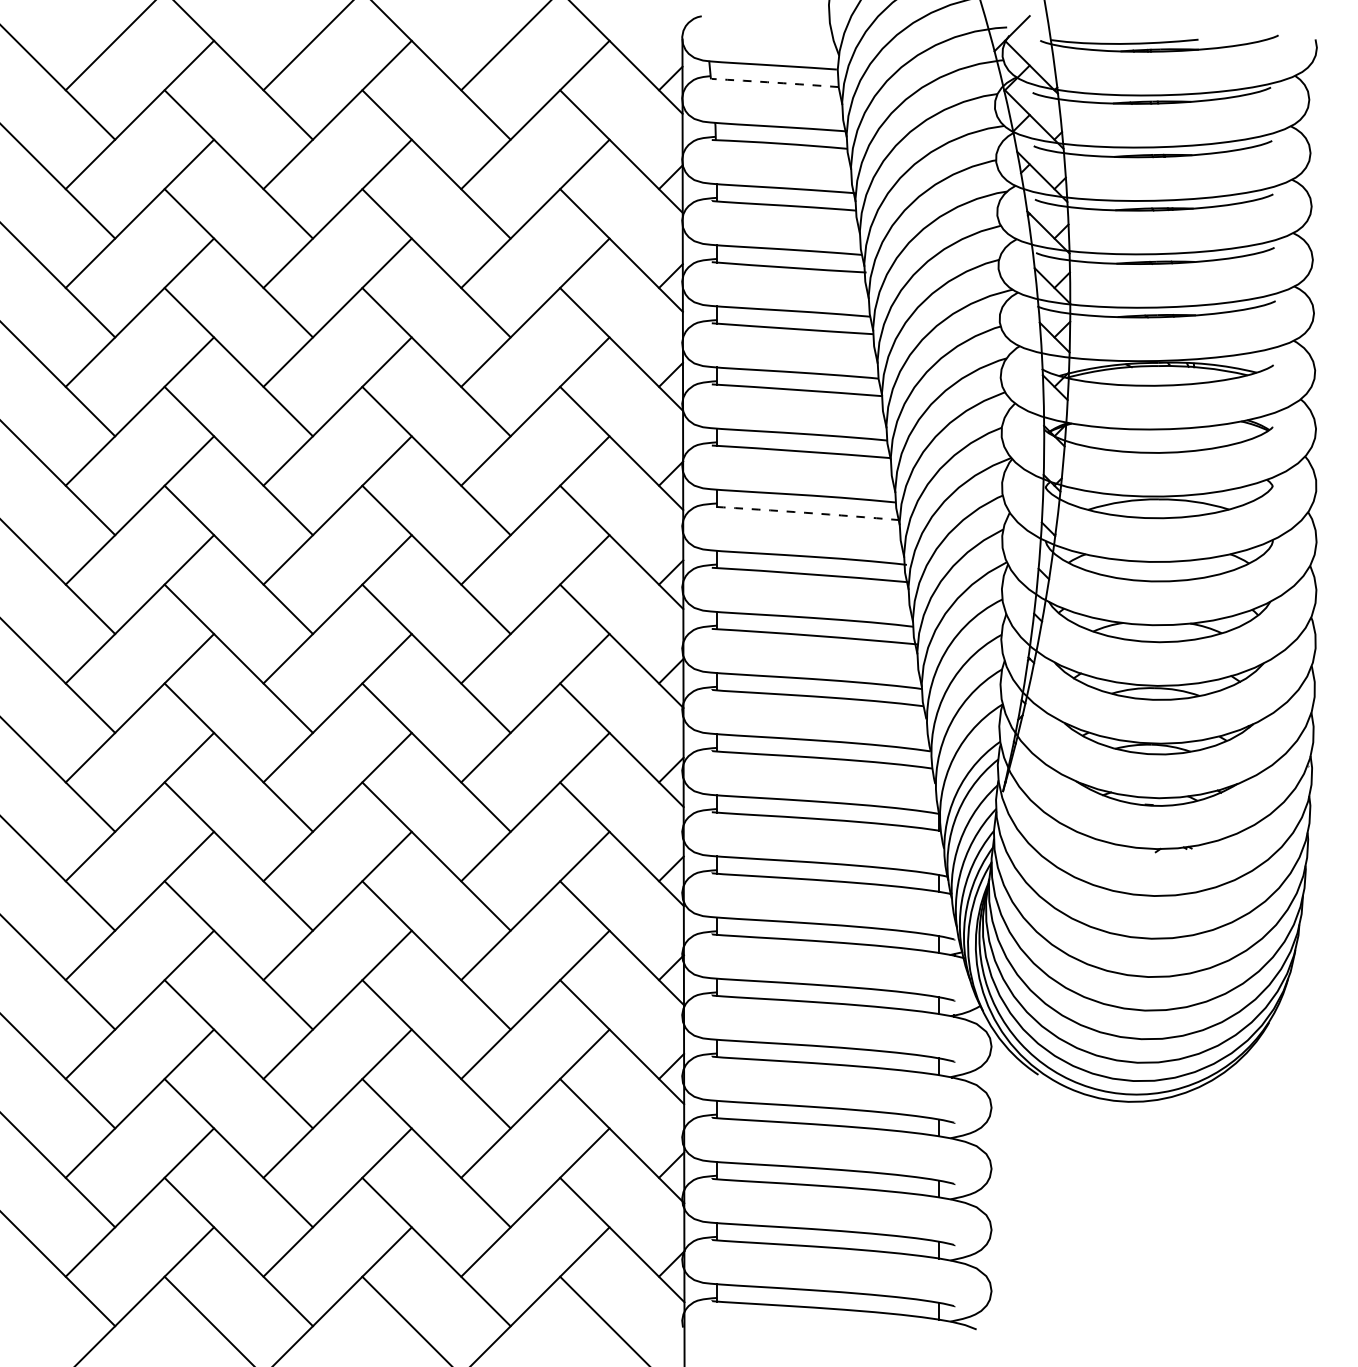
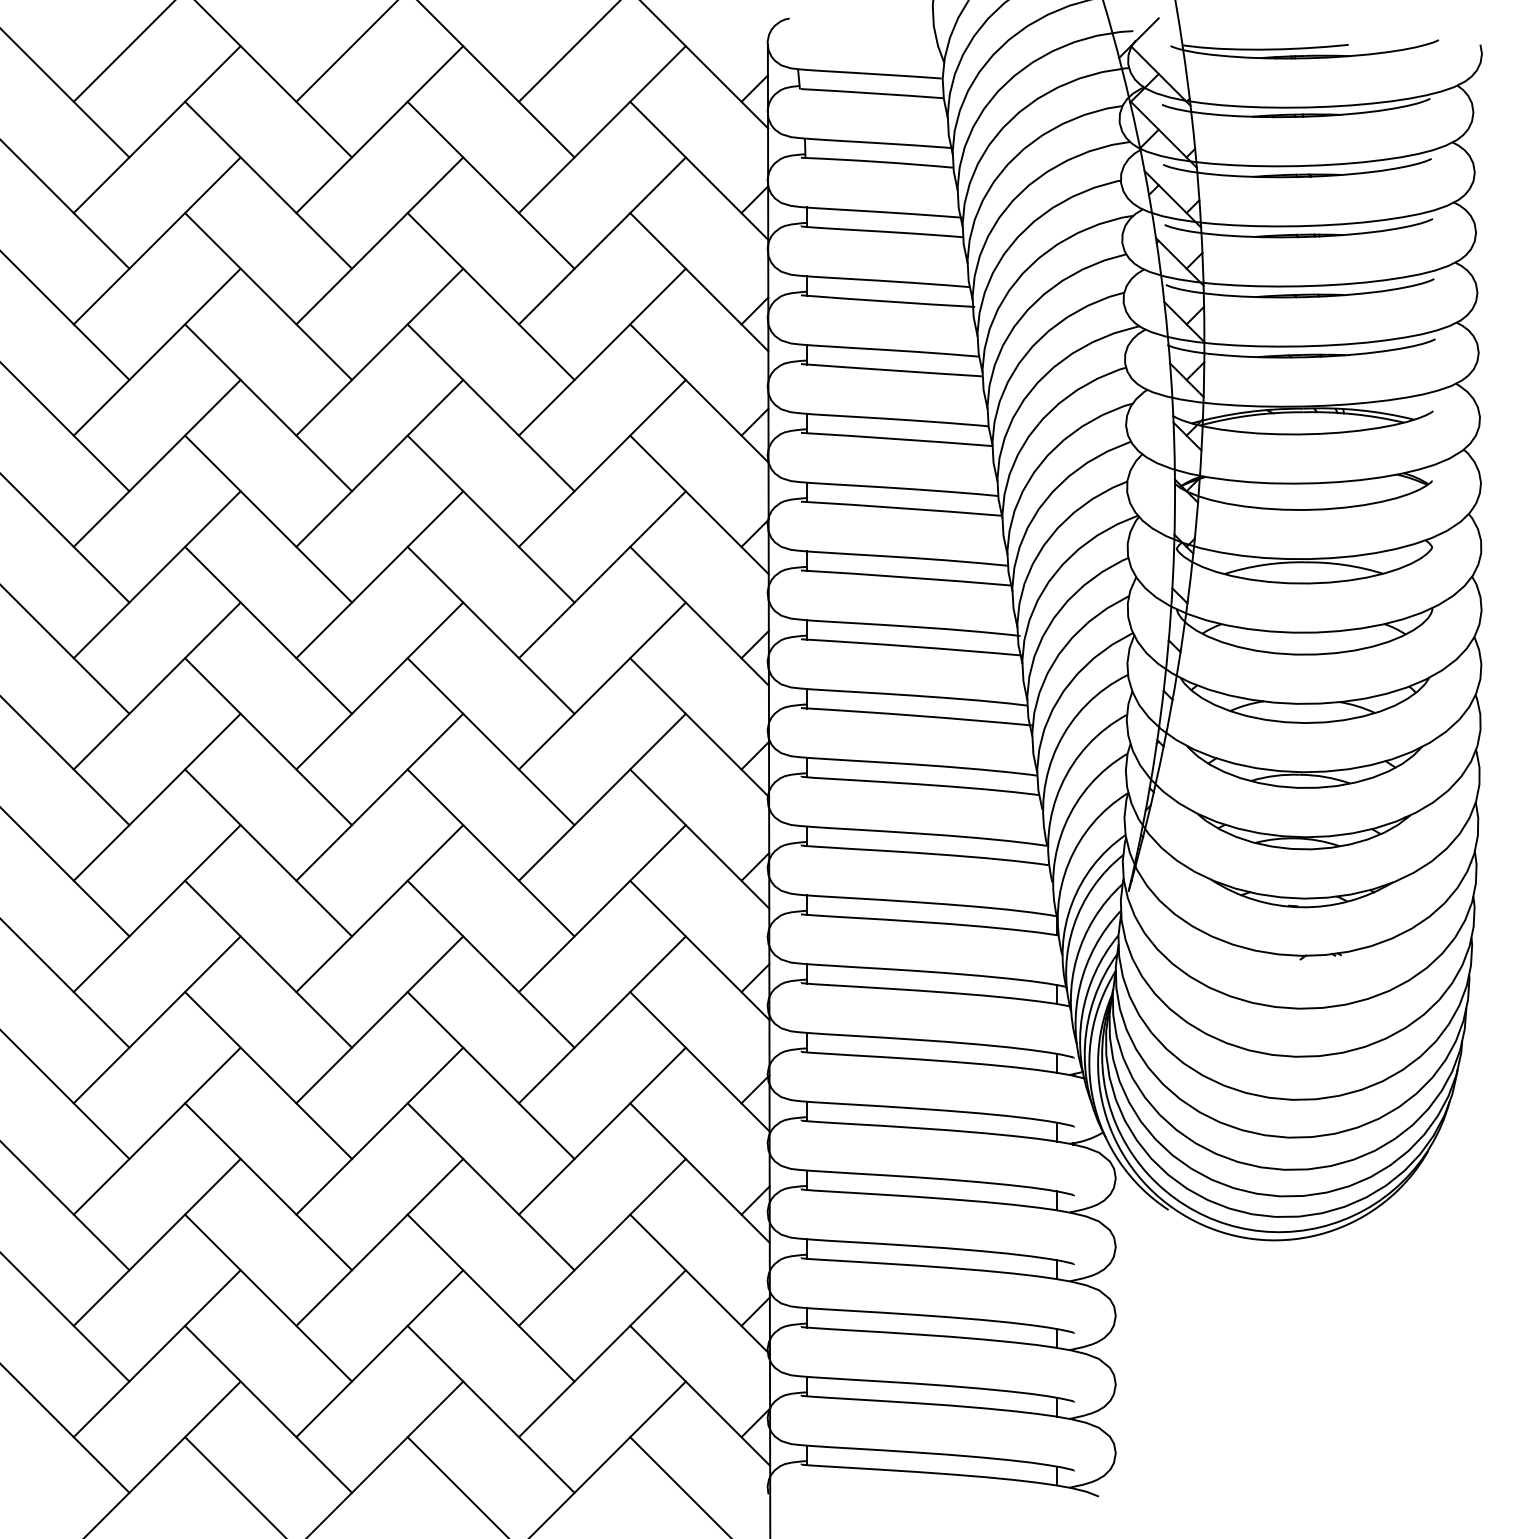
arc: (775, 82) -> (872, 93), dashed -> solid
arc: (805, 512) -> (906, 577), dashed -> solid

